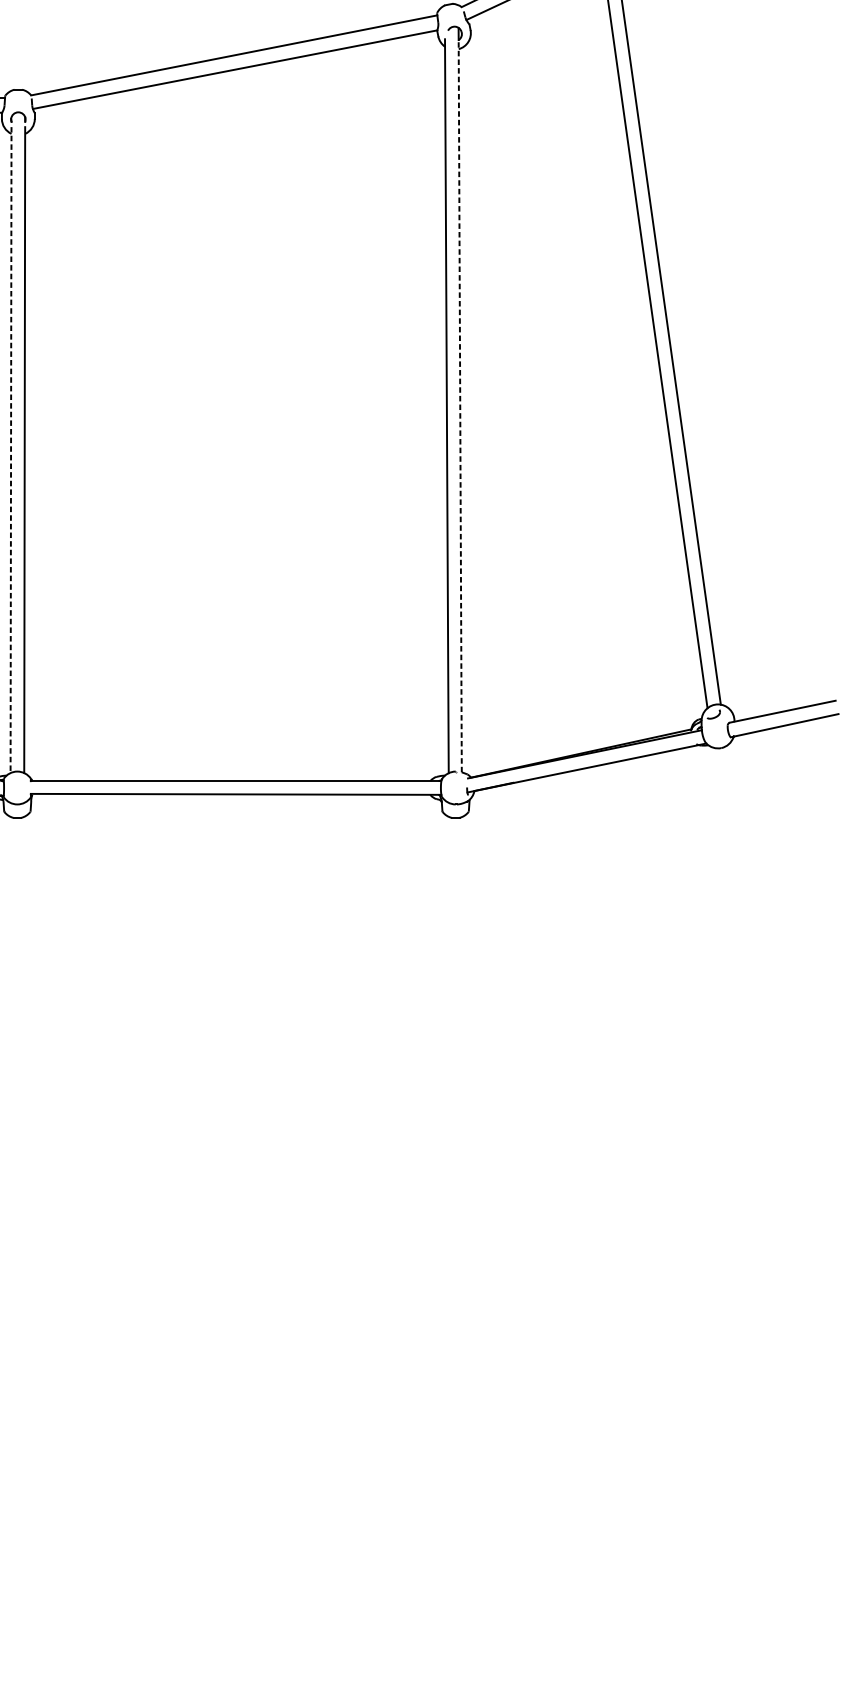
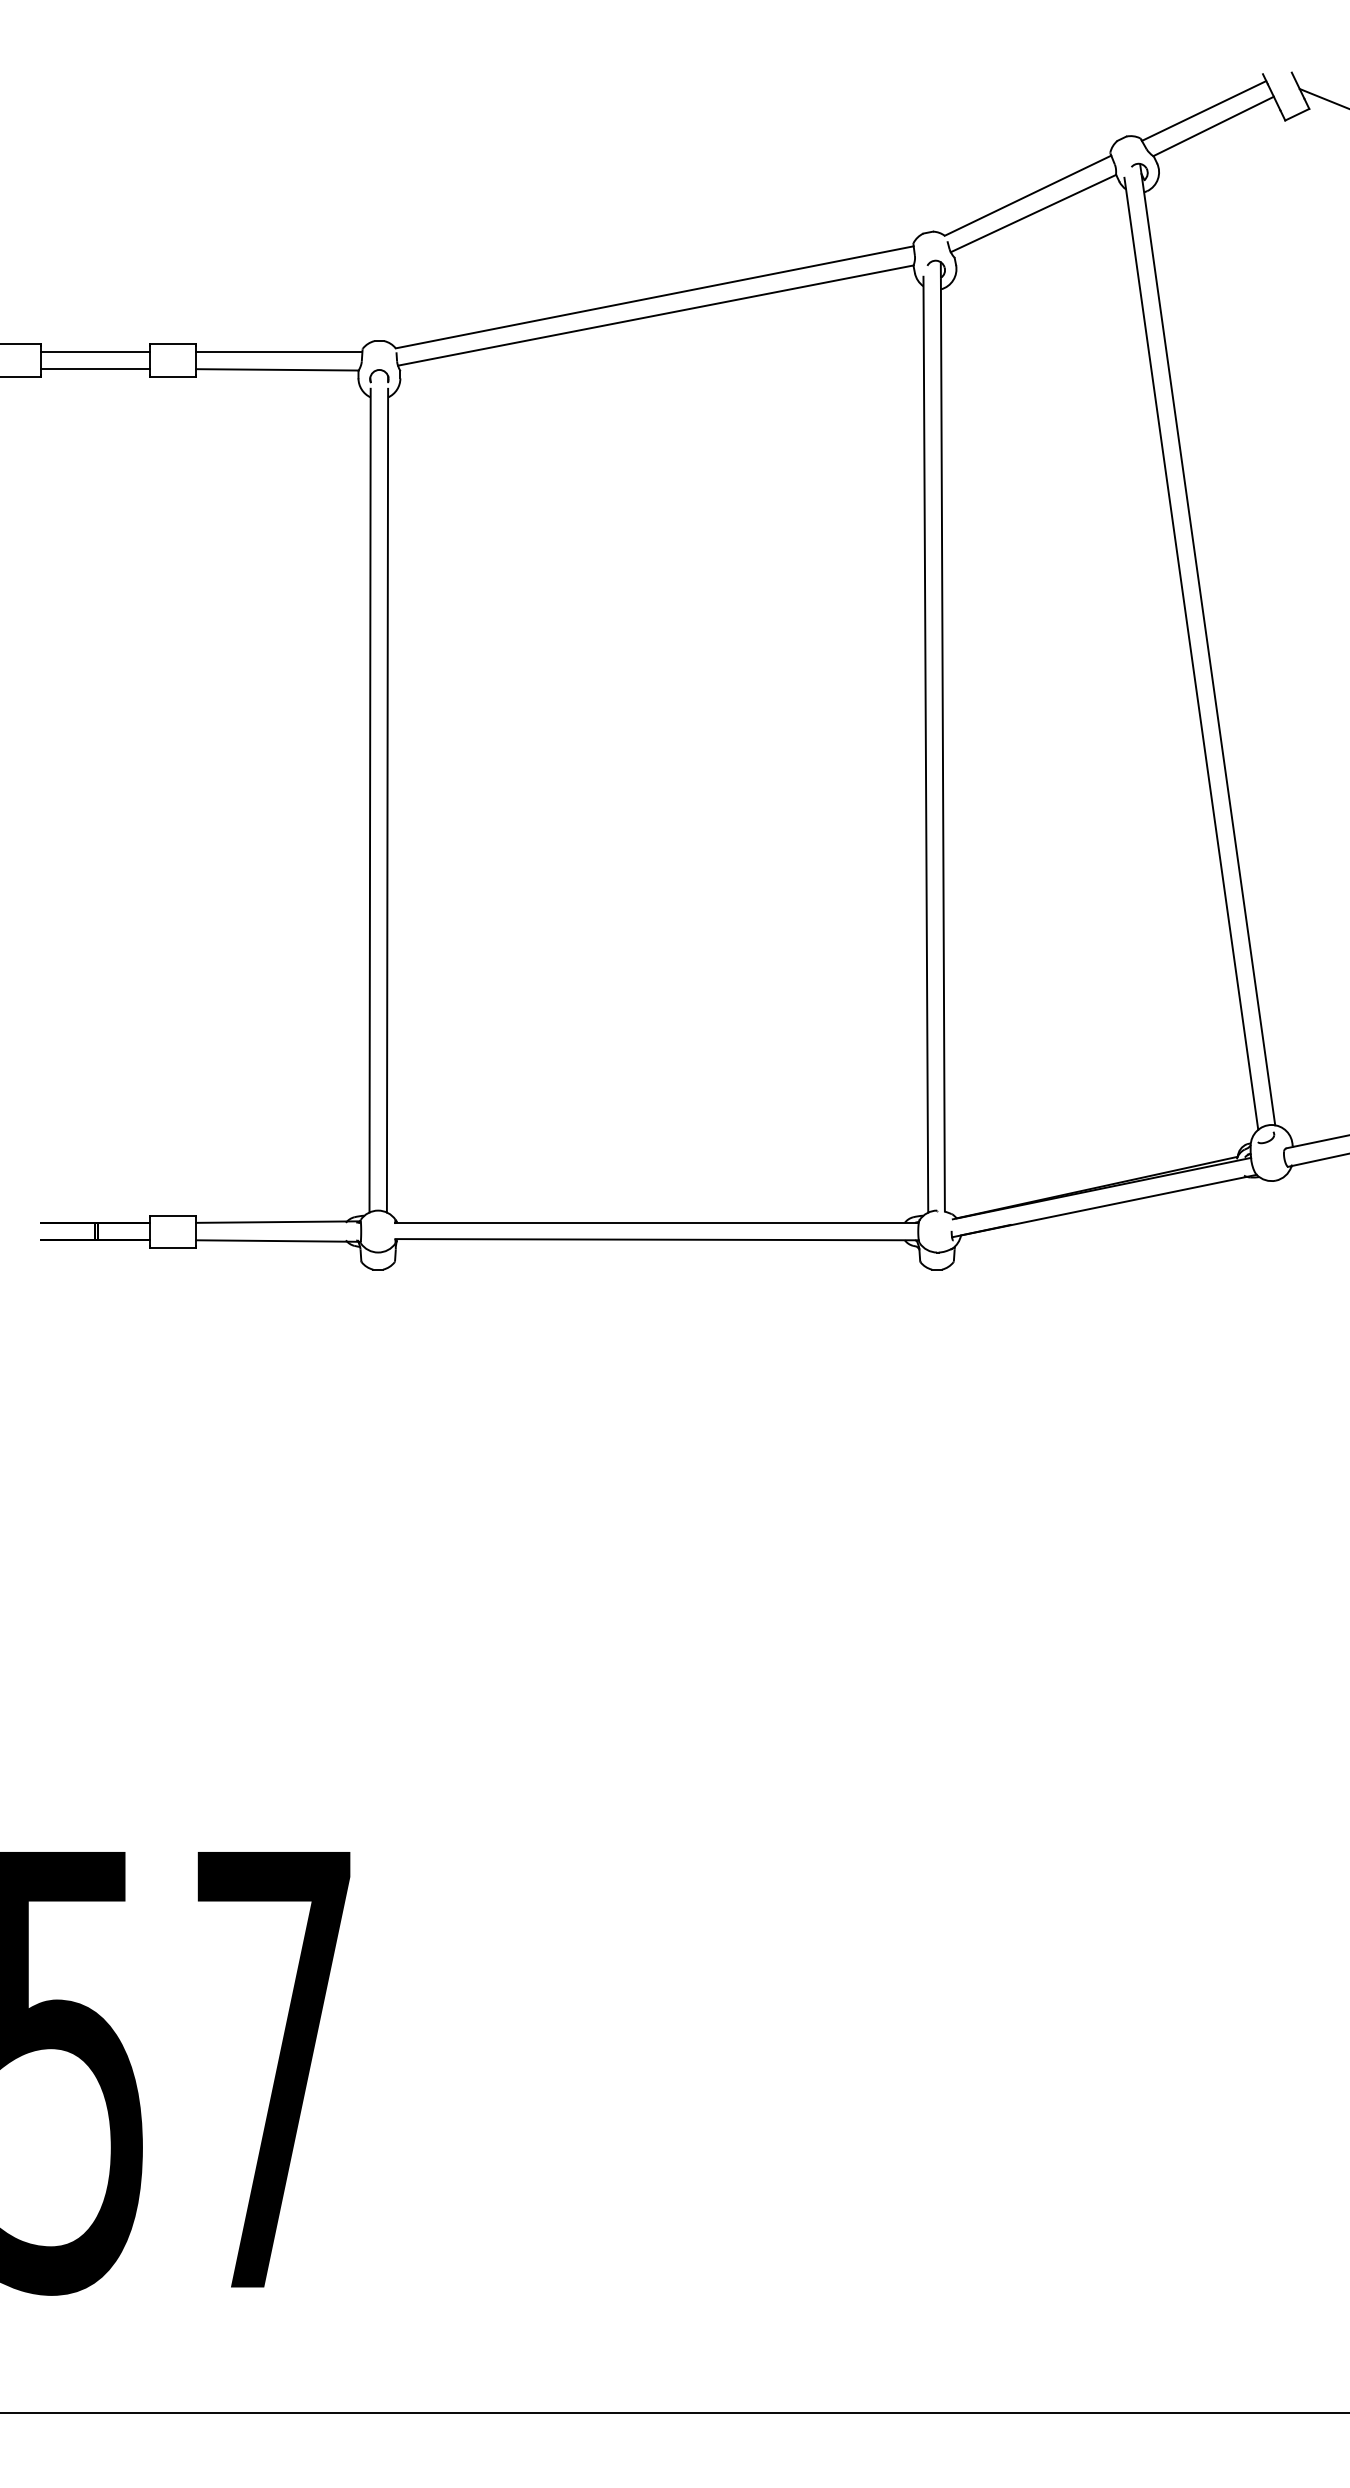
line: (459, 406) -> (942, 744), dashed -> solid
line: (11, 449) -> (370, 800), dashed -> solid

